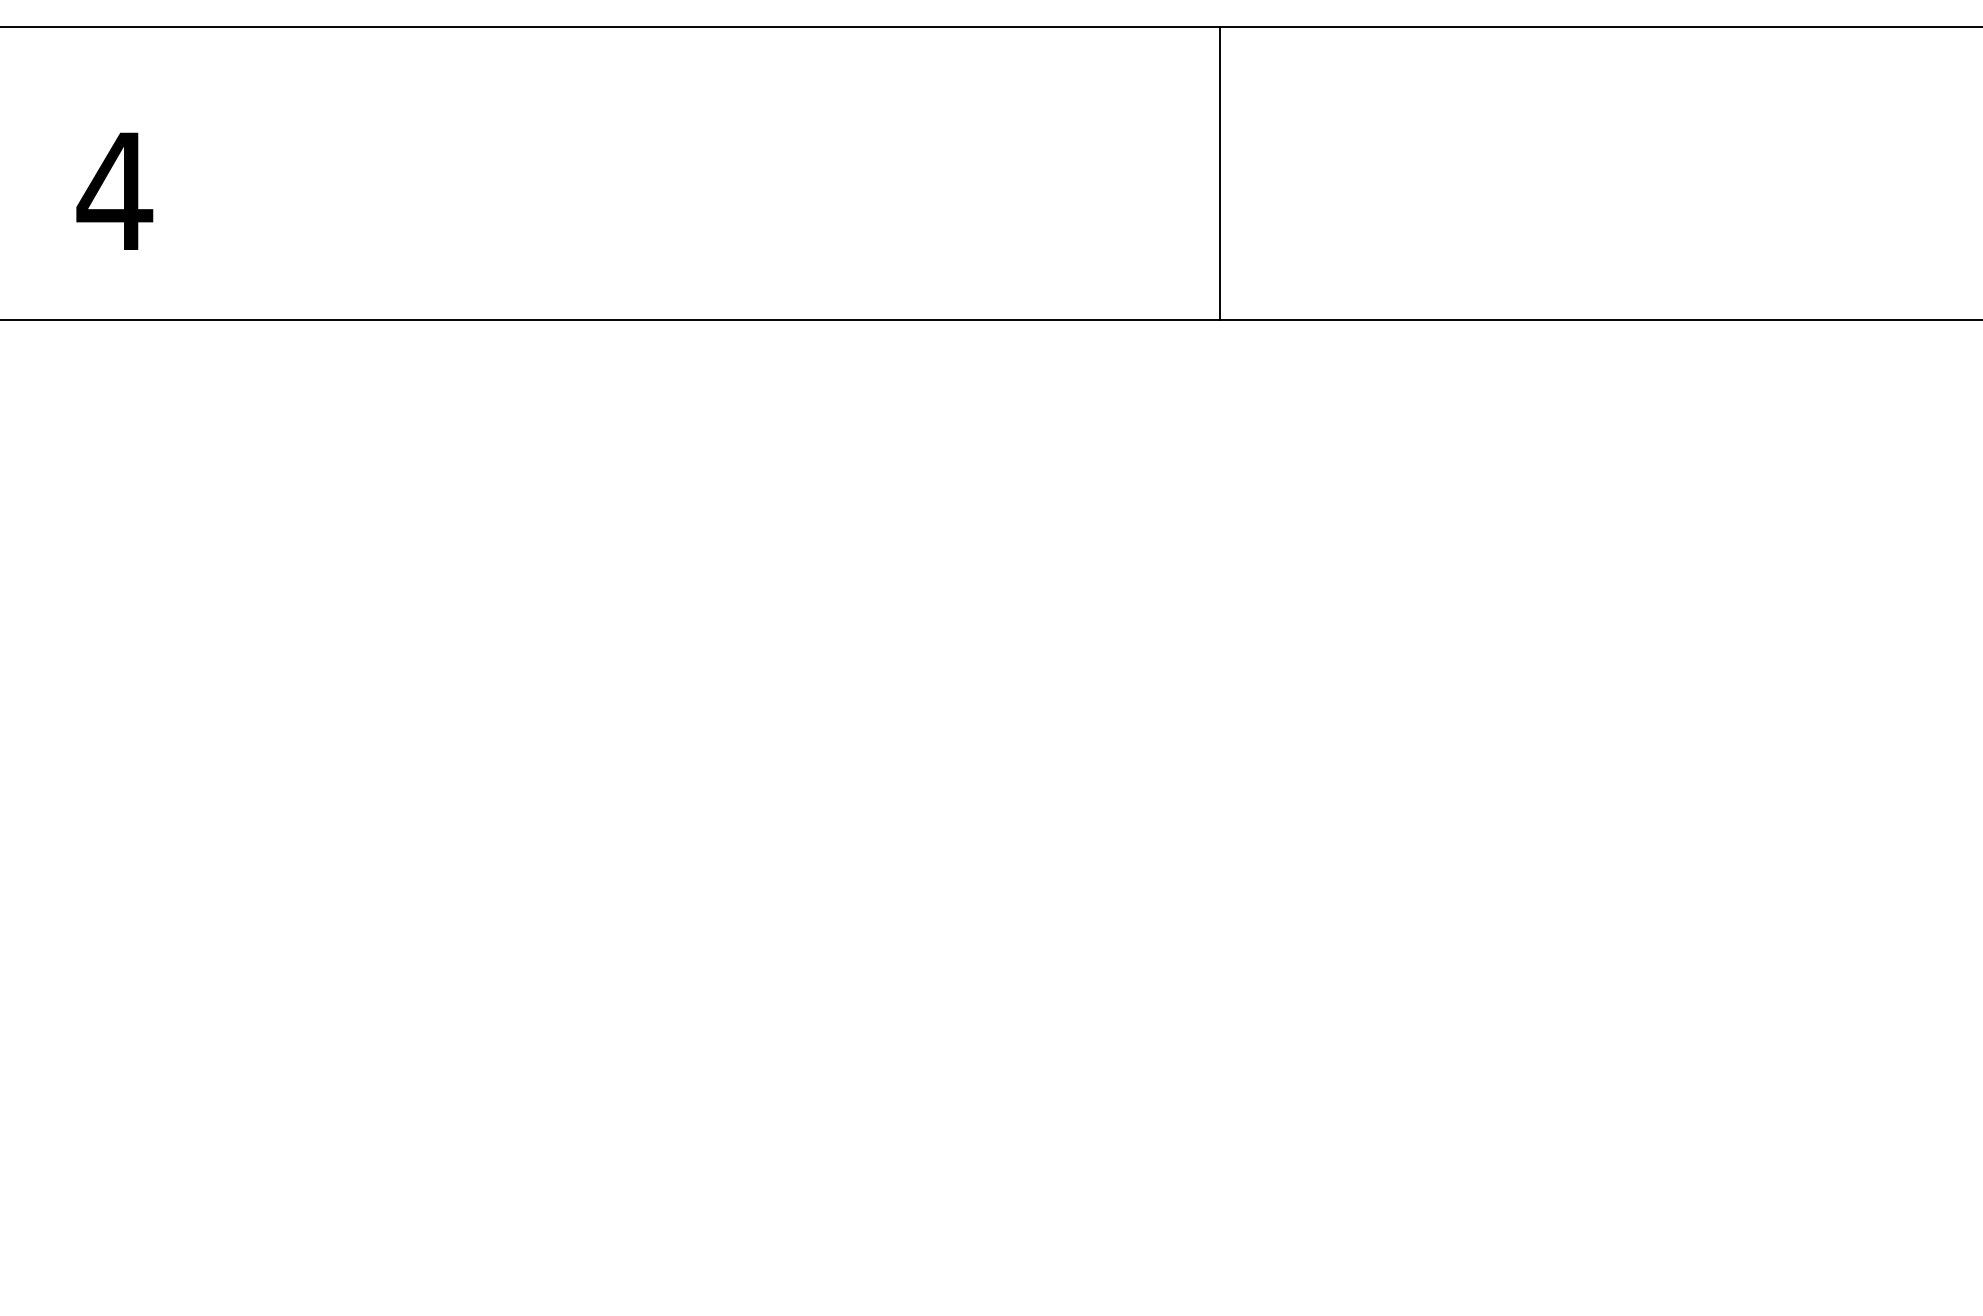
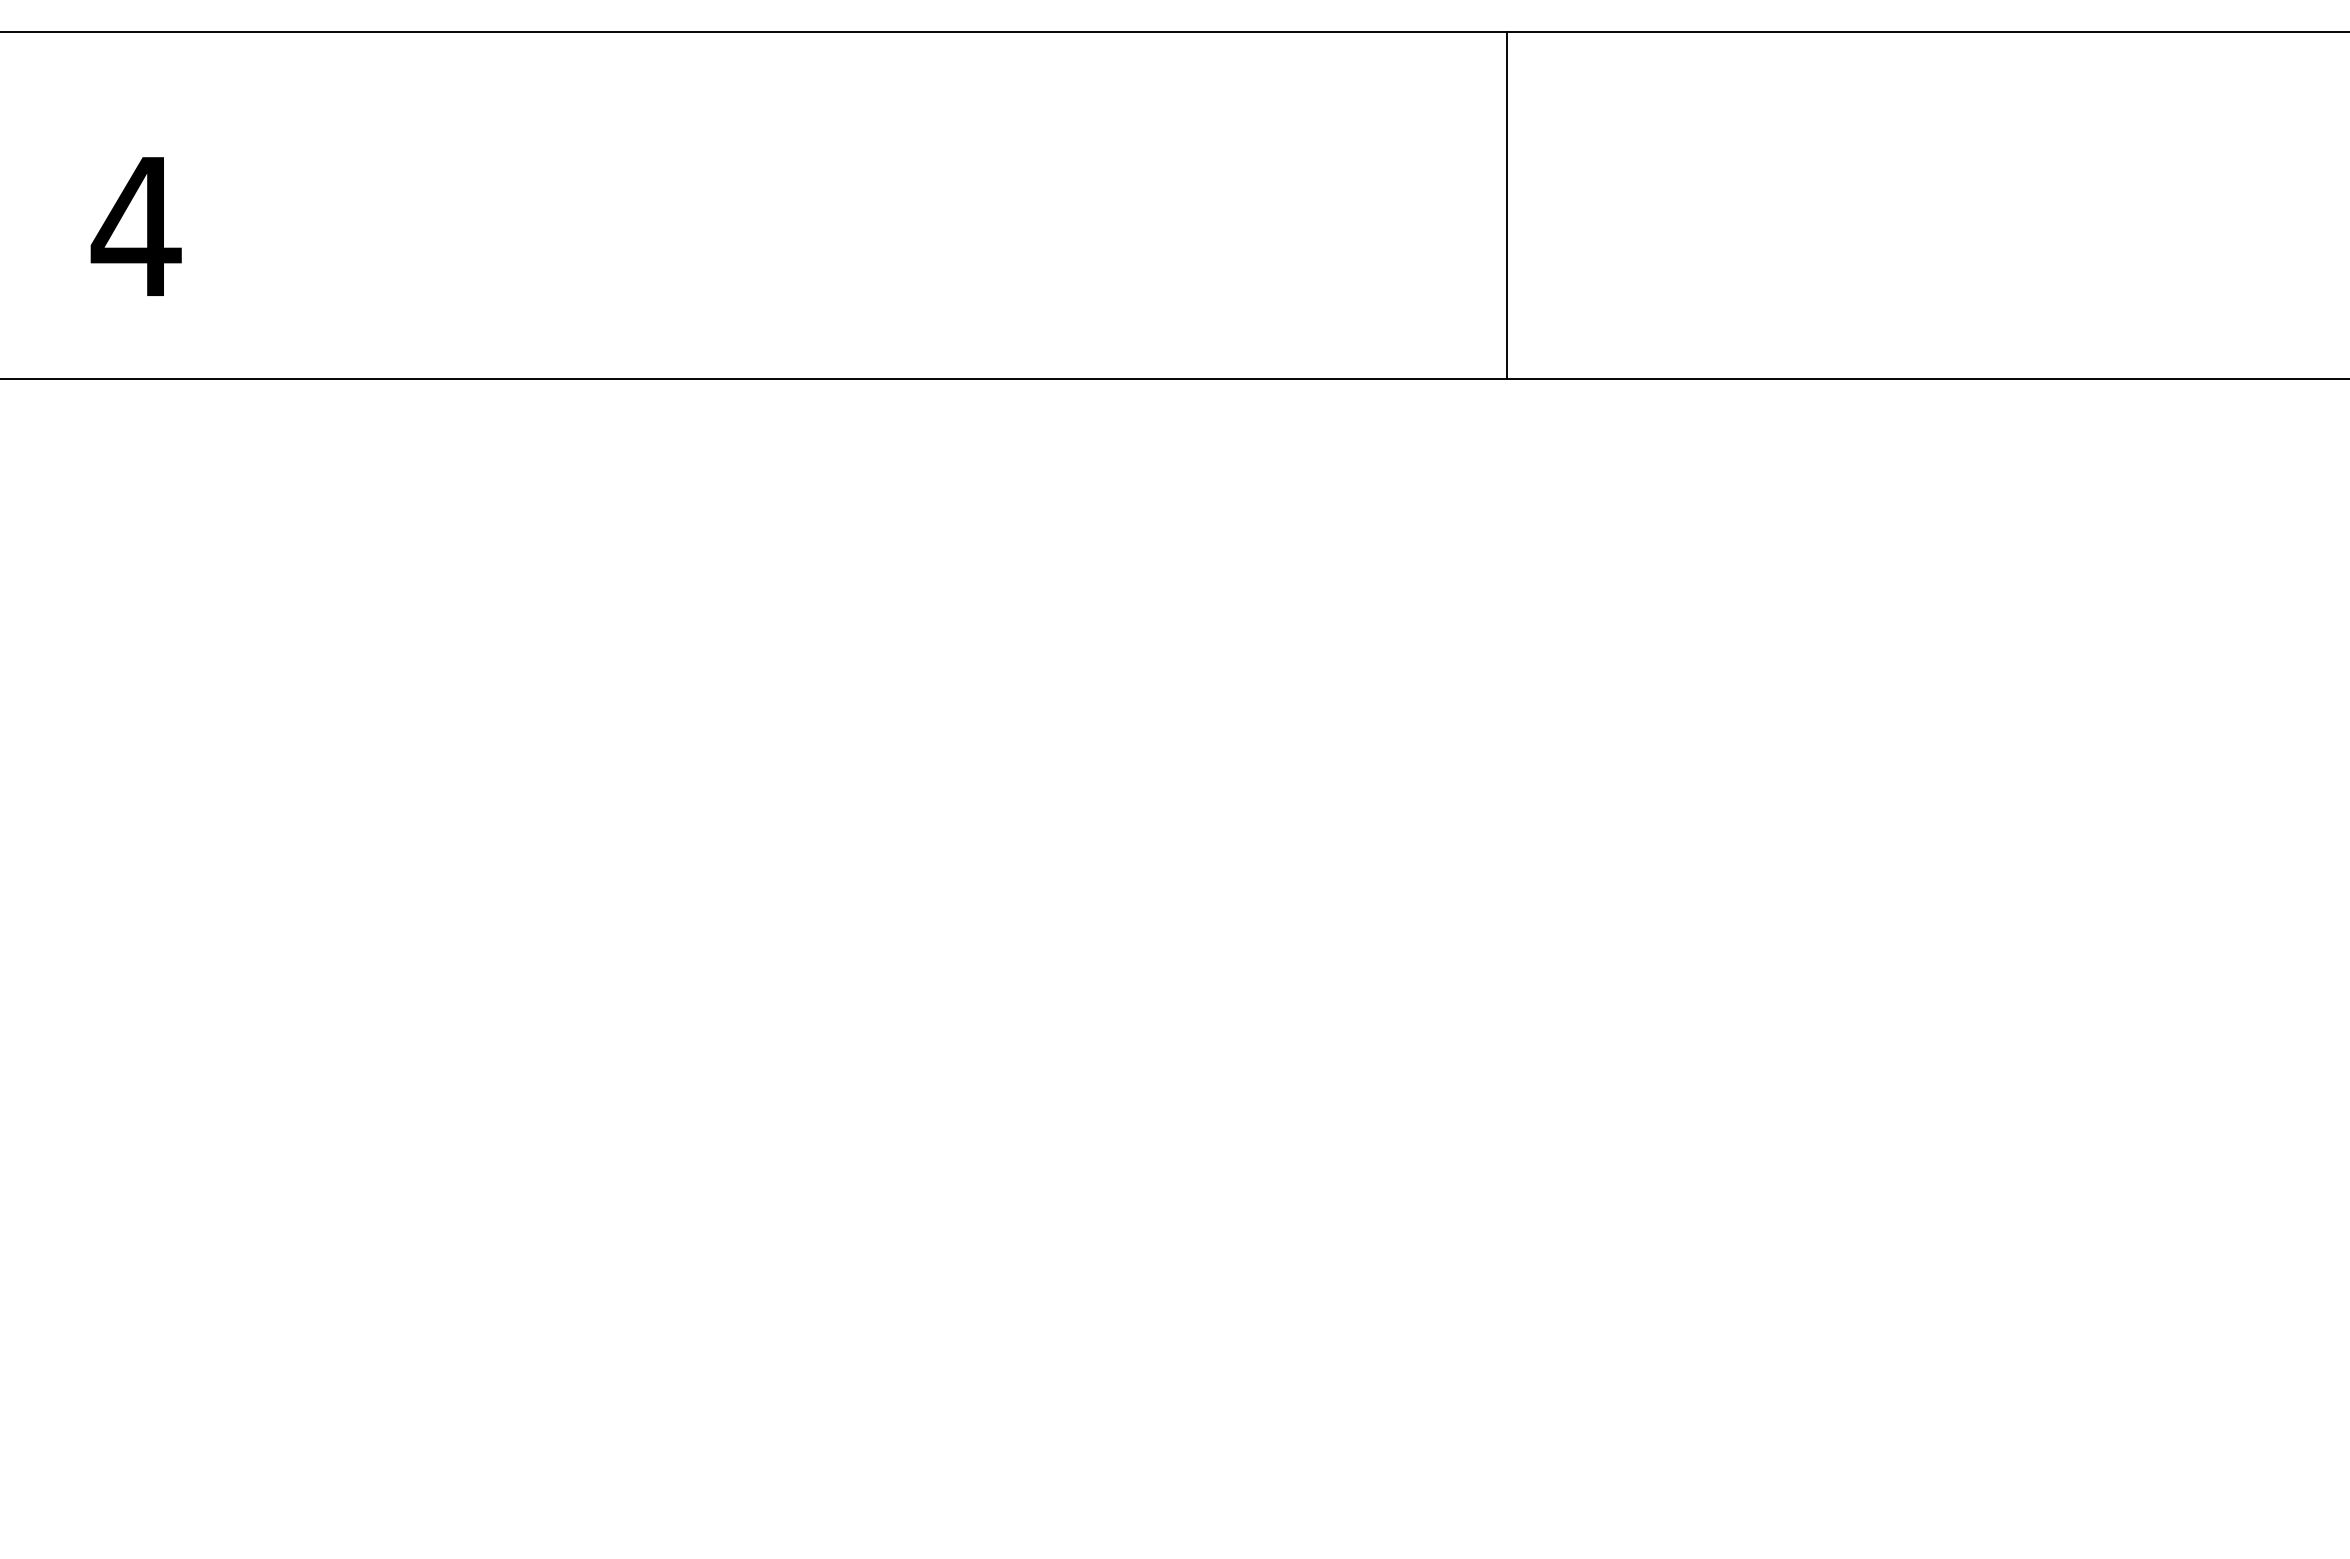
line: (1220, 173) -> (1507, 205), moved

